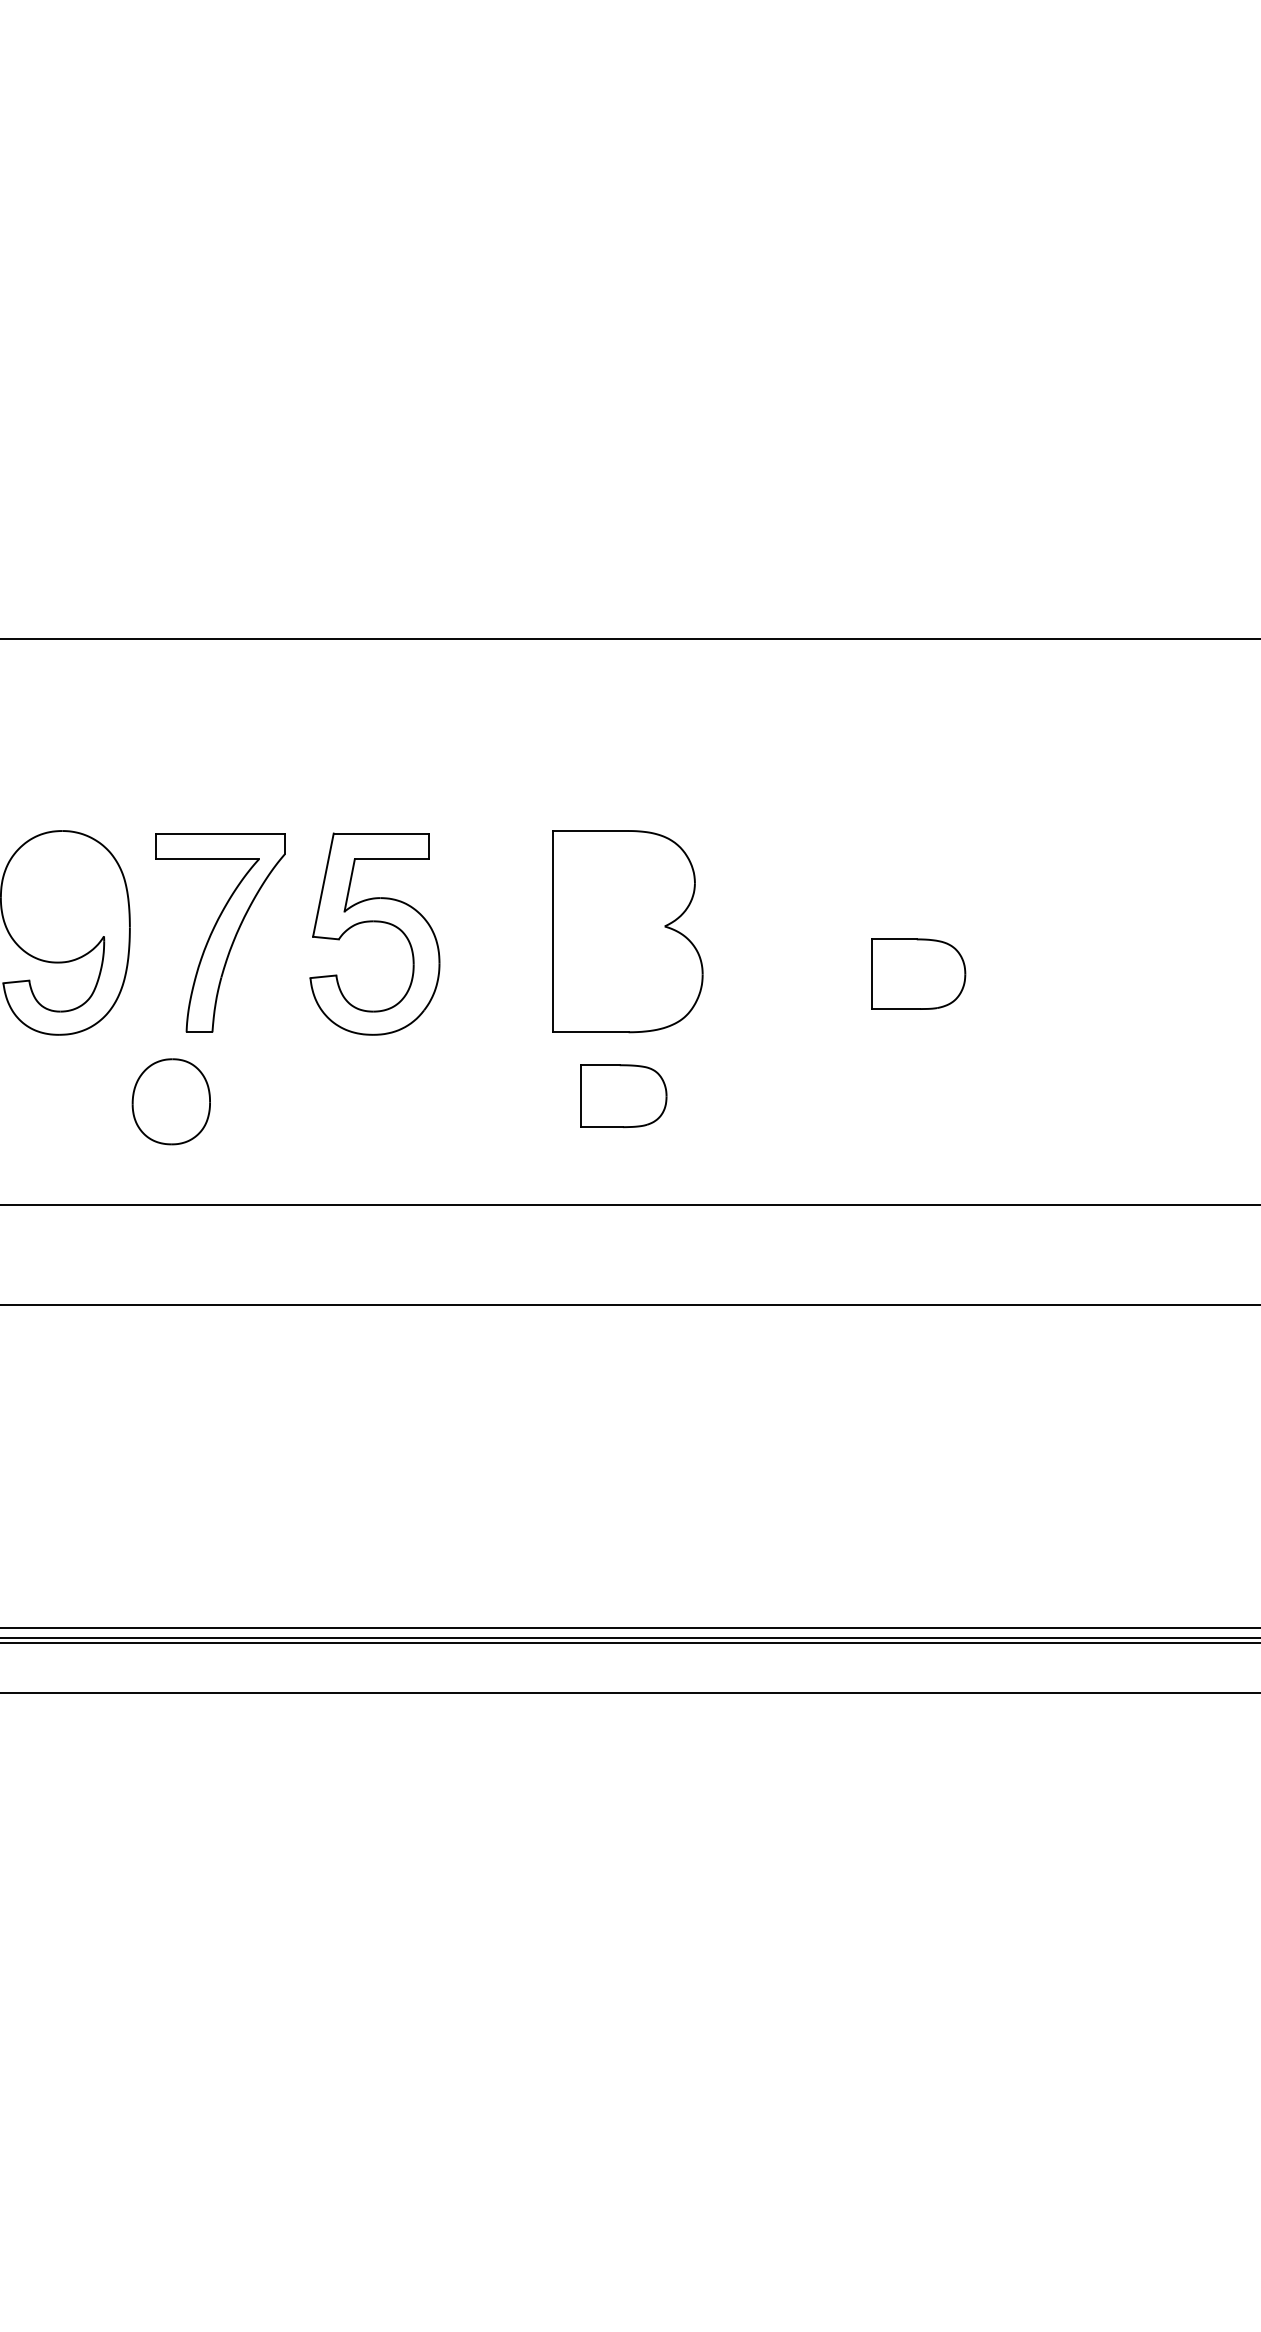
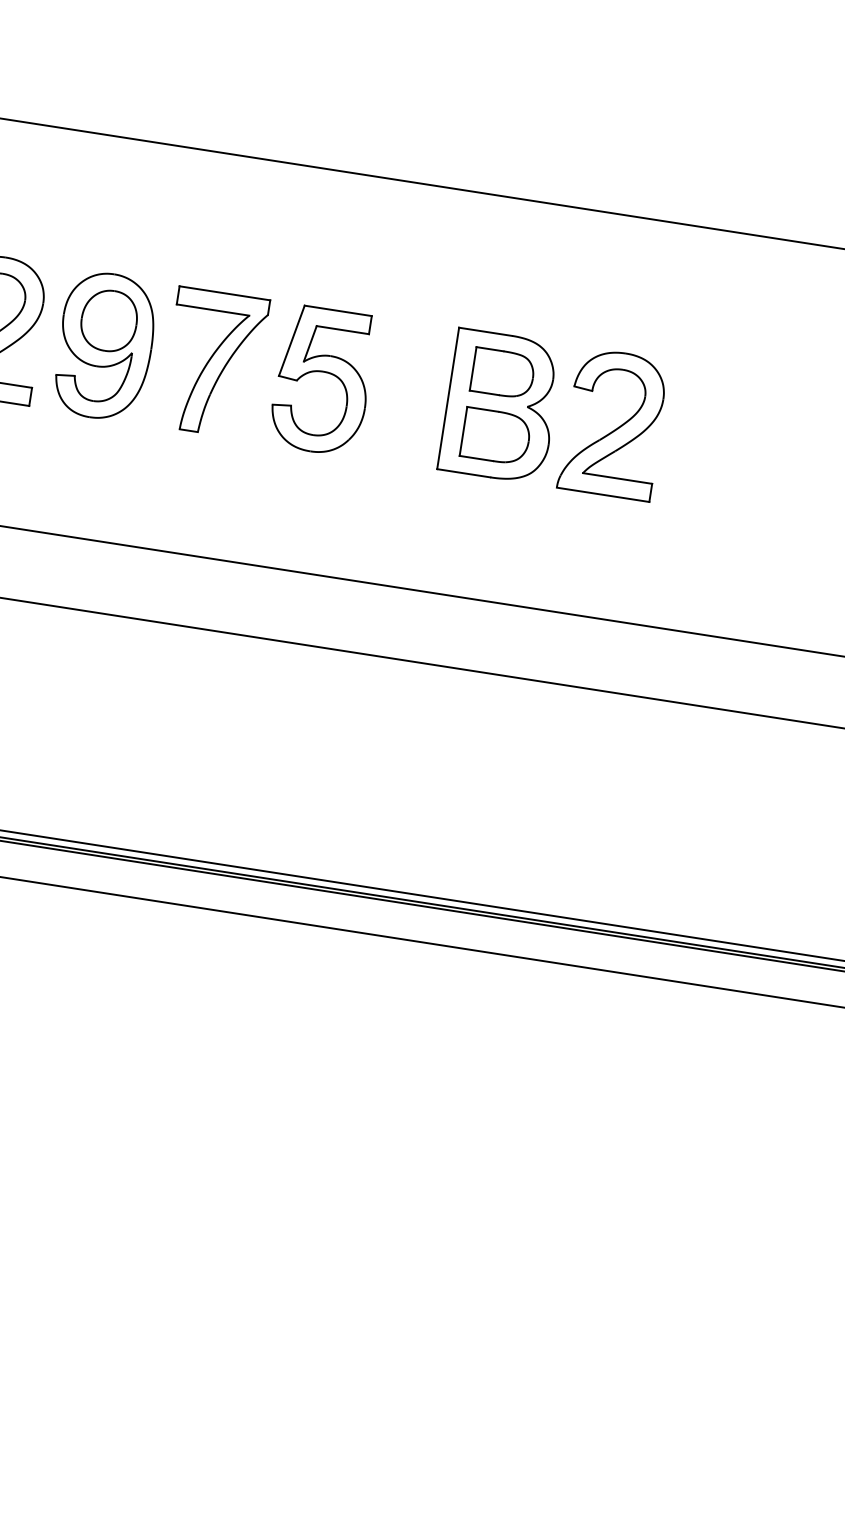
part: (794, 936) -> (617, 428), added
part: (918, 973) -> (495, 435), moved
part: (623, 1095) -> (502, 372), moved
part: (170, 1101) -> (108, 320), moved

